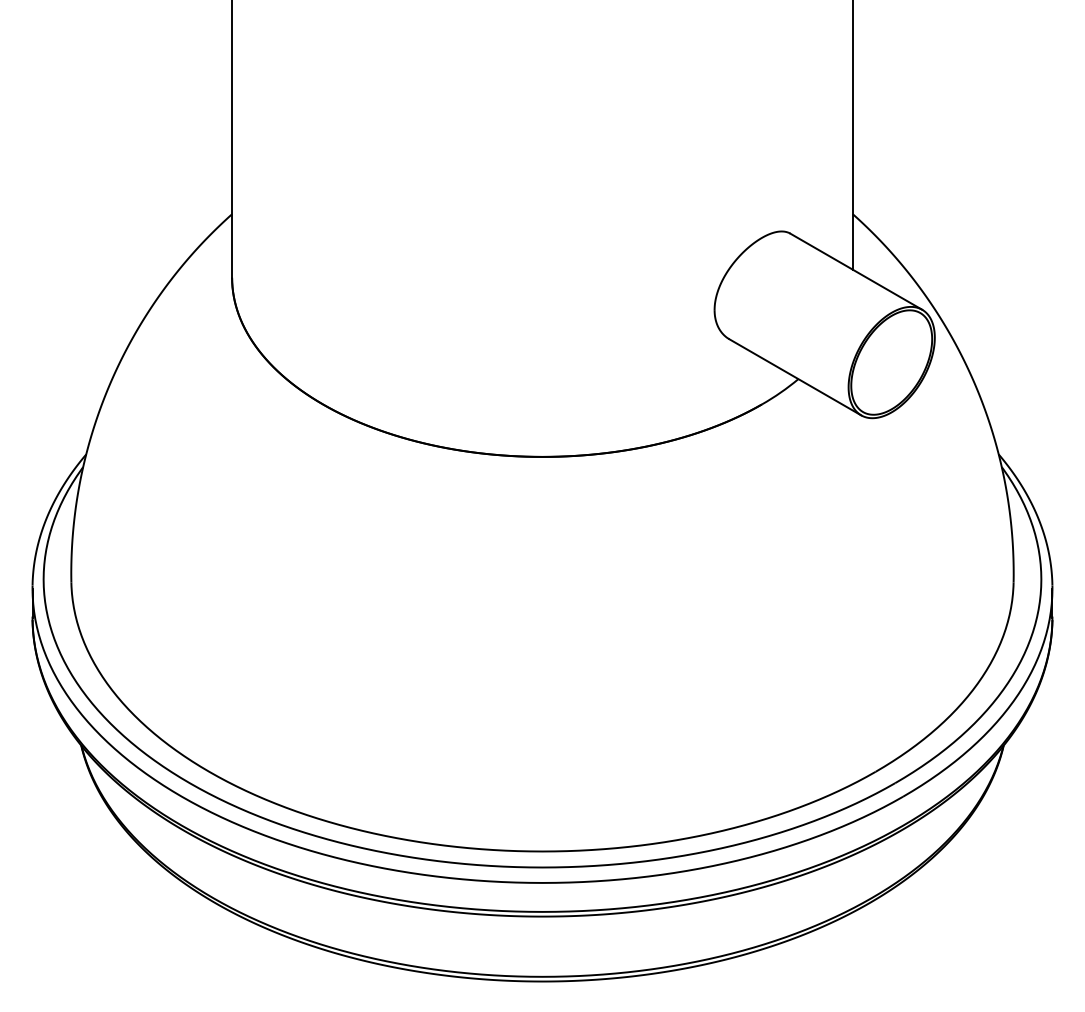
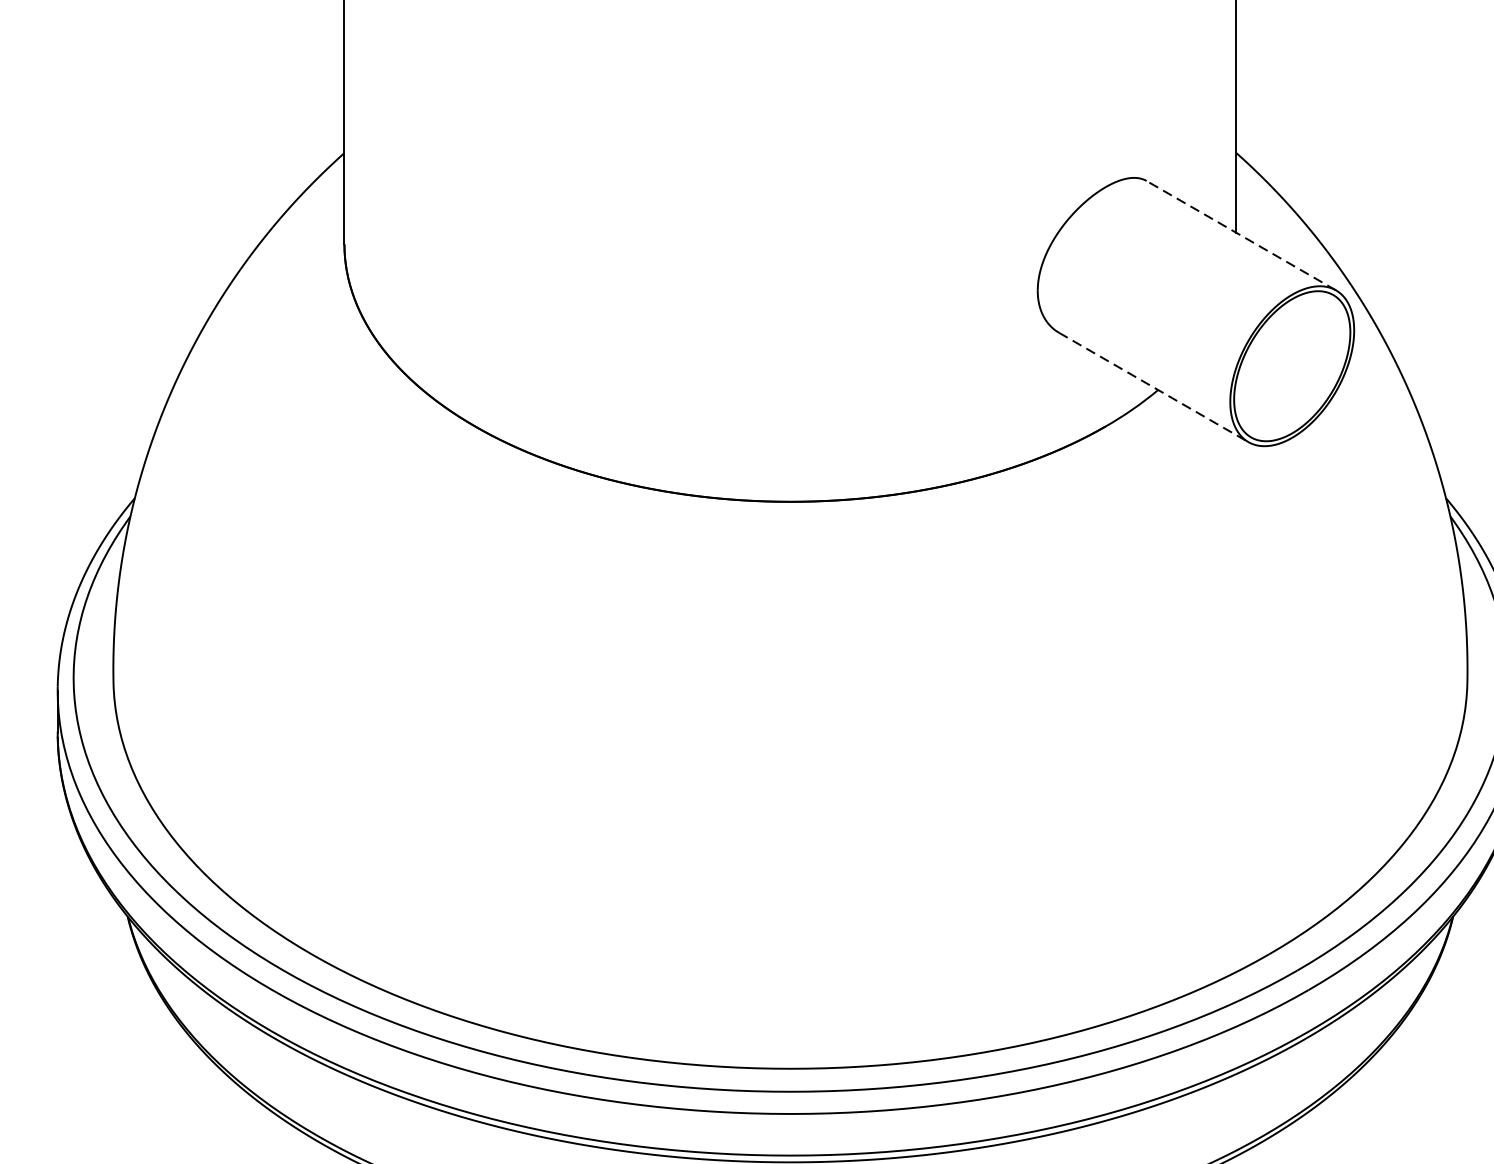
line: (855, 271) -> (1240, 235), solid -> dashed
line: (795, 377) -> (1153, 387), solid -> dashed

